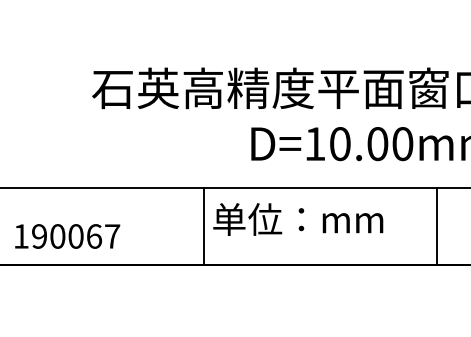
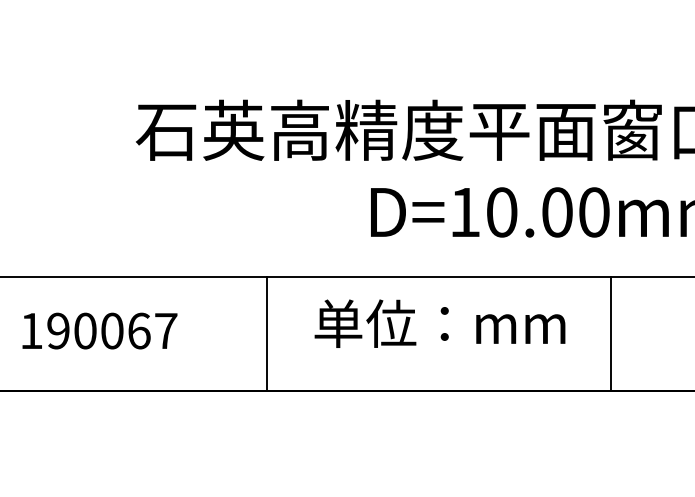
line: (203, 226) -> (266, 334), moved
line: (436, 226) -> (610, 334), moved
text: (67, 236) -> (99, 331), moved

